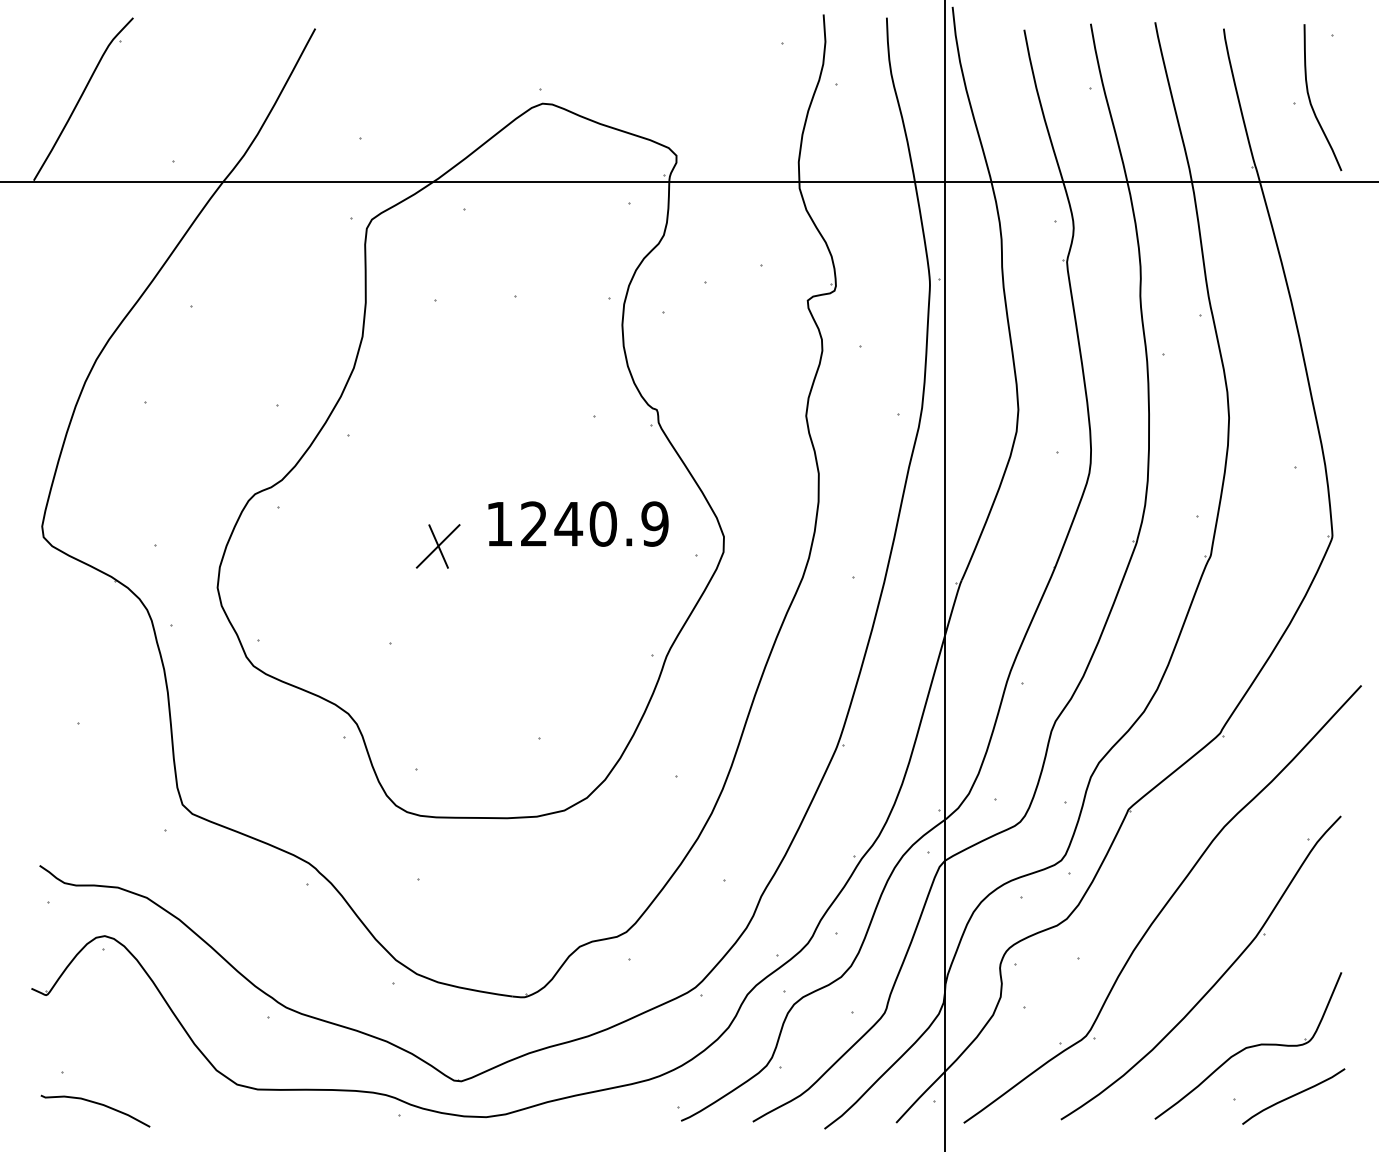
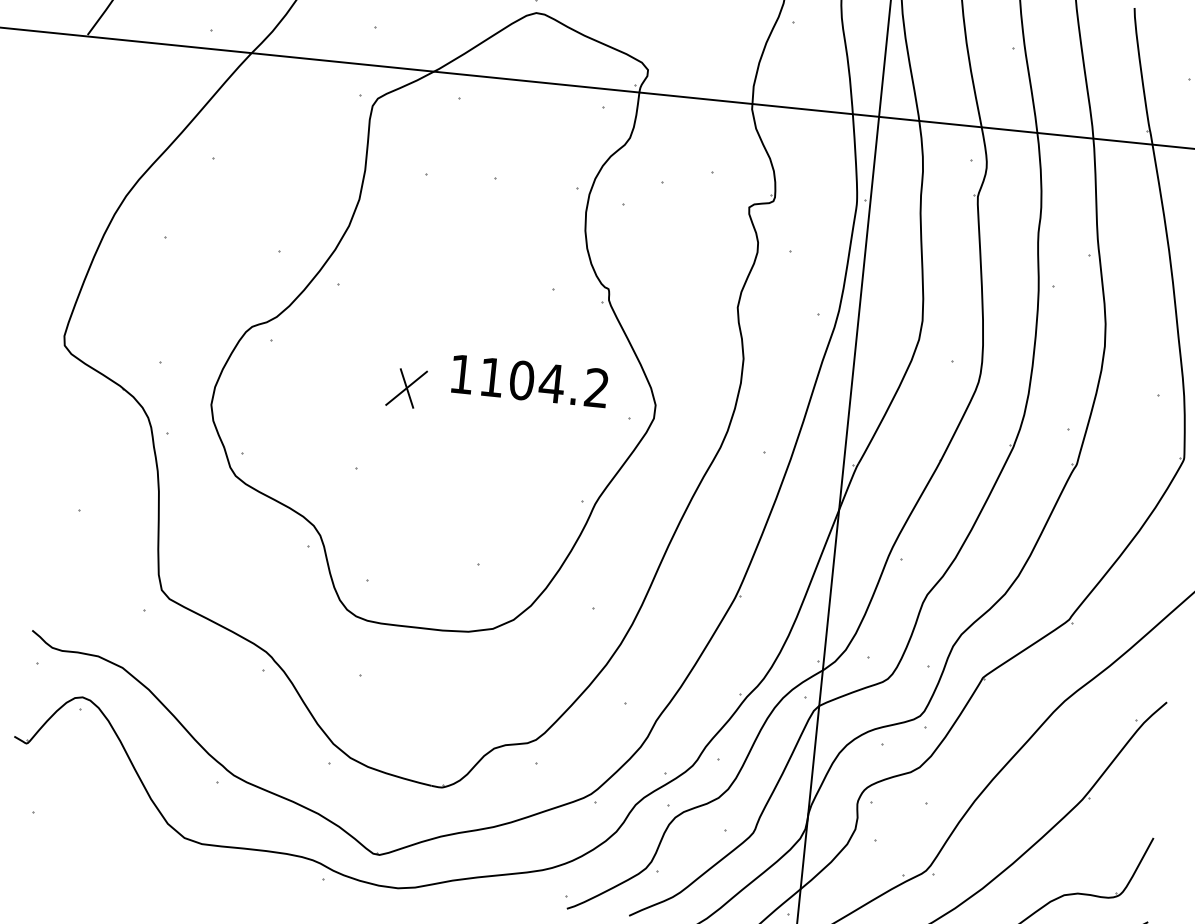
text: (594, 523) -> (544, 382), 1240.9 -> 1104.2
curve: (97, 1104) -> (61, 842), removed

